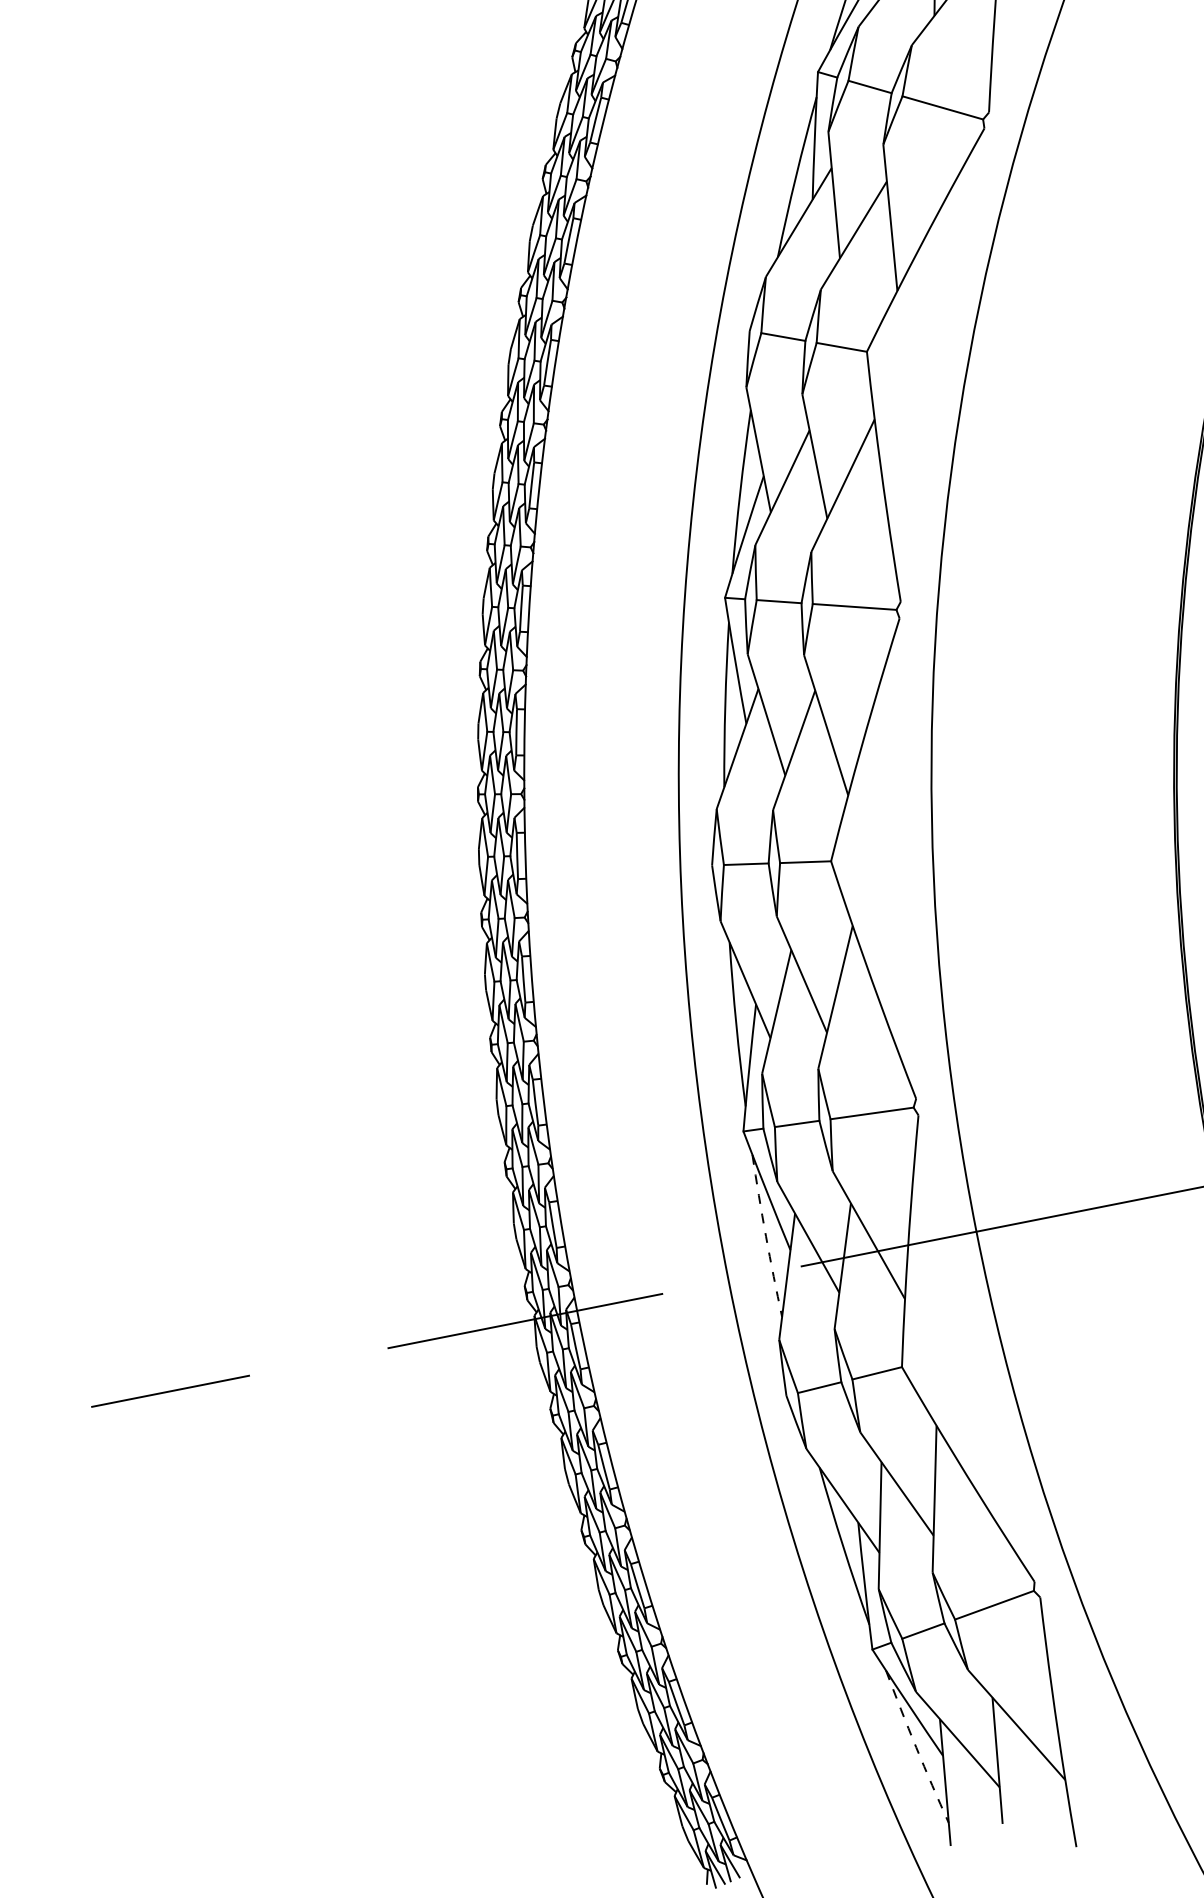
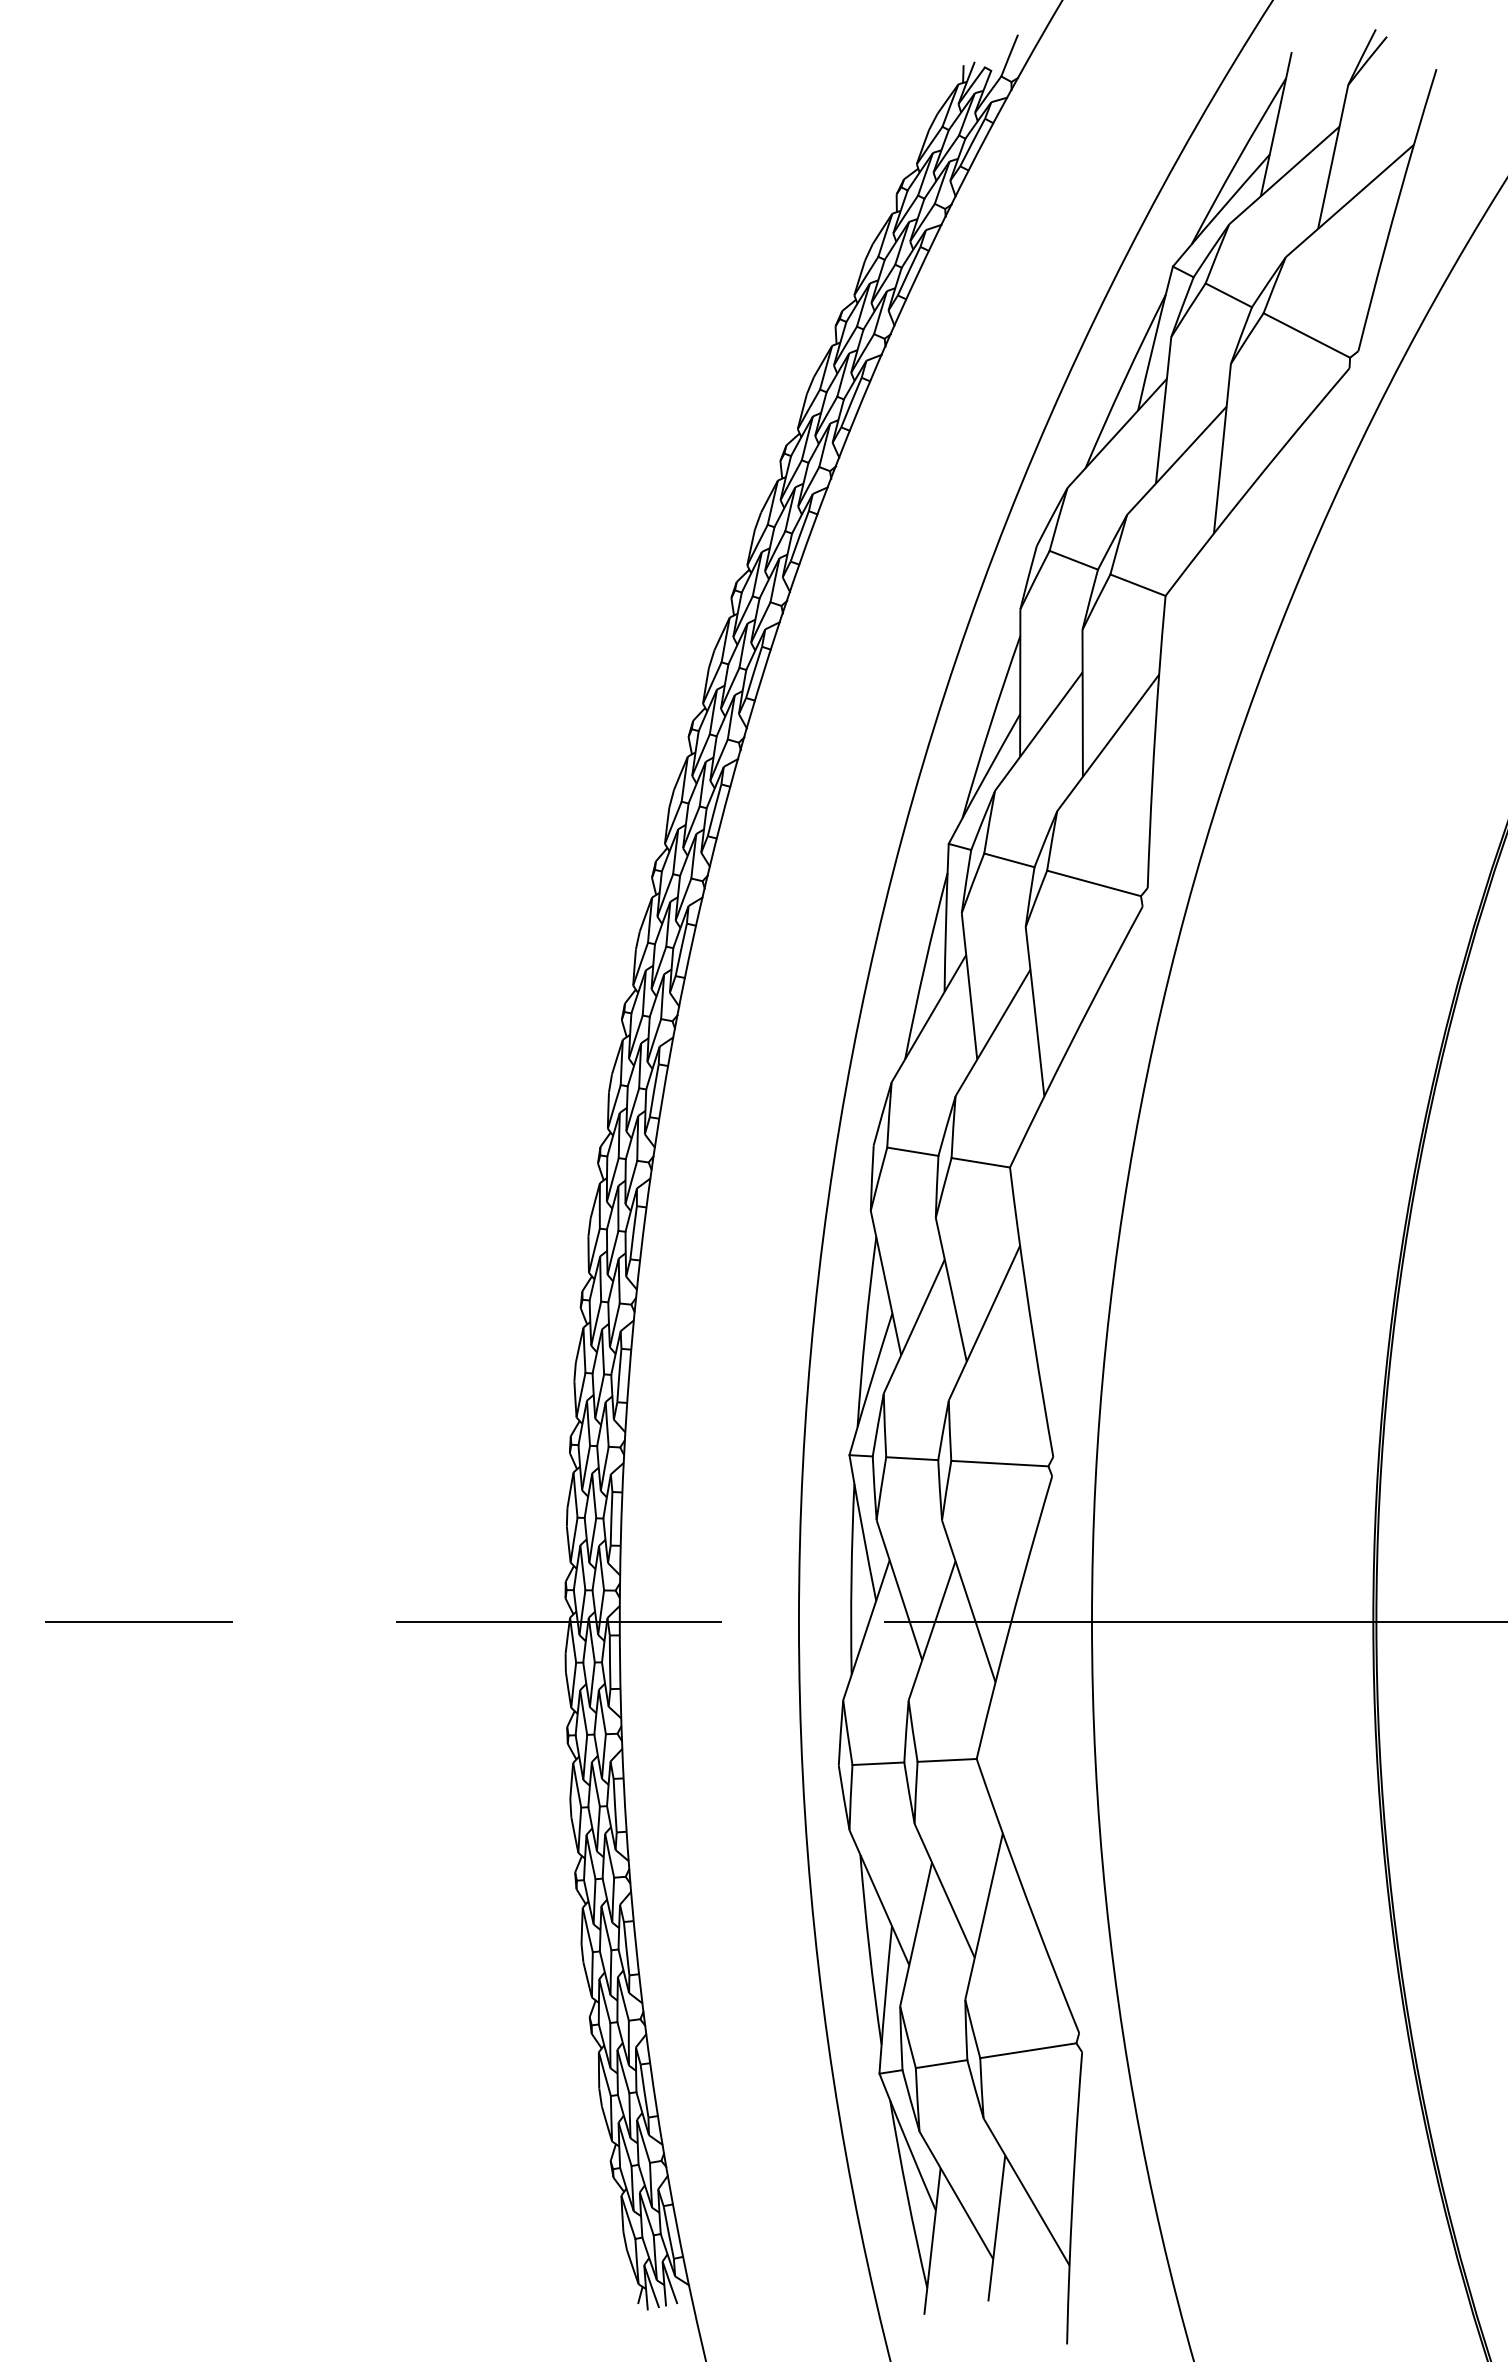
arc: (766, 1236) -> (851, 1579), dashed -> solid
arc: (916, 1747) -> (907, 2194), dashed -> solid

